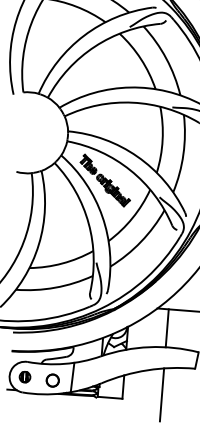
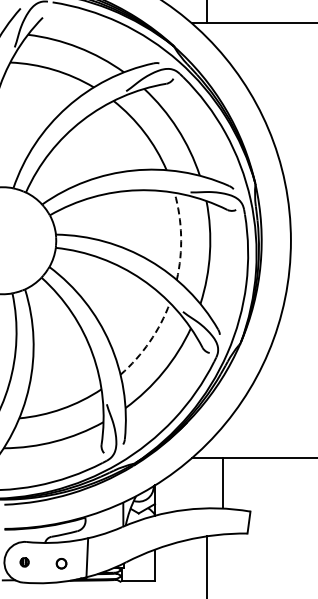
arc: (162, 140) -> (181, 236), solid -> dashed
part: (104, 180) -> (109, 295), removed
arc: (132, 217) -> (149, 341), solid -> dashed
line: (167, 328) -> (222, 483), moved
part: (24, 377) -> (24, 562), size x0.6
circle: (52, 380) -> (61, 563), size x0.6

